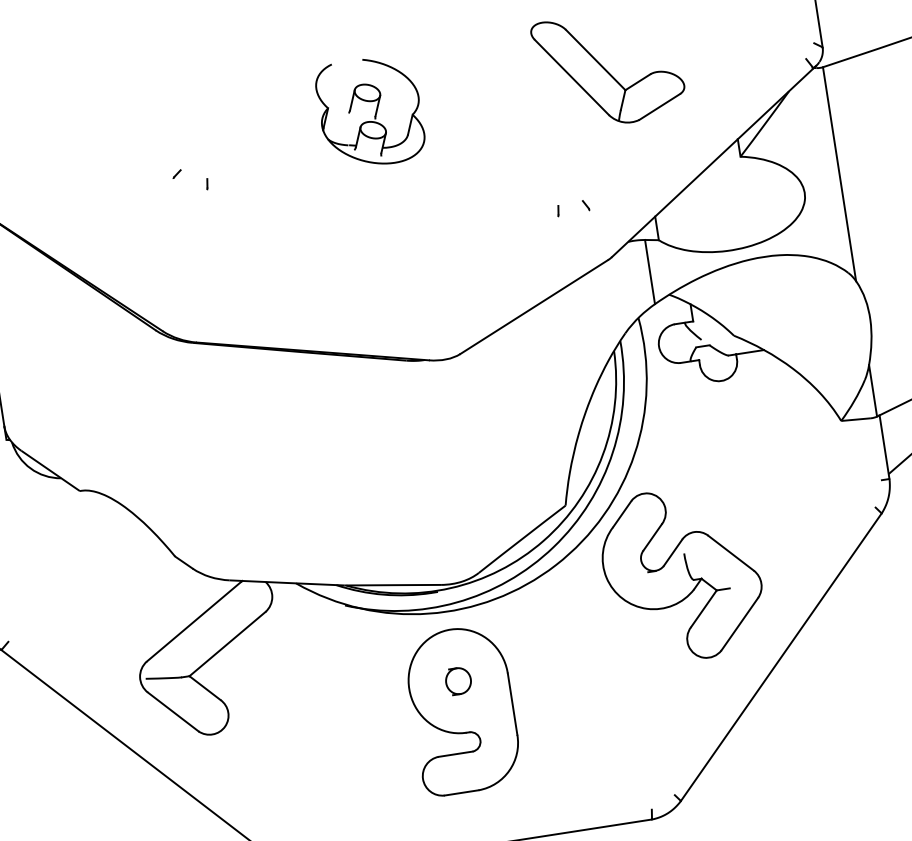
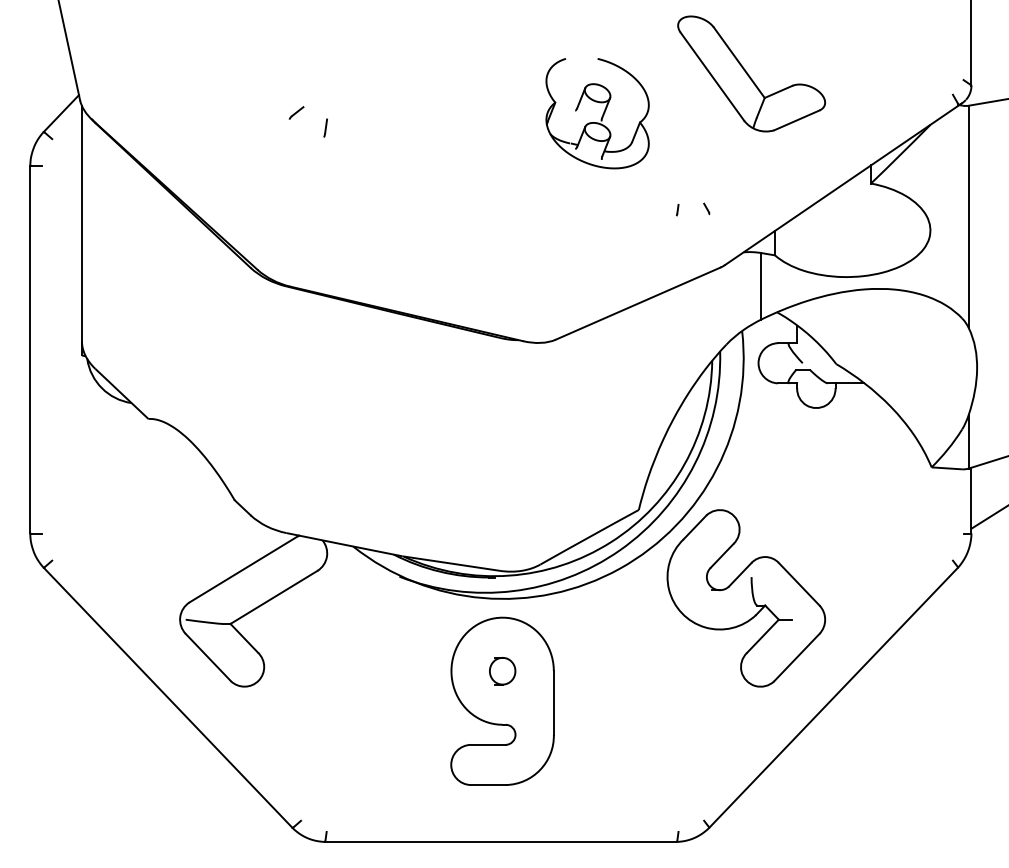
part: (370, 112) -> (597, 113), moved
part: (176, 173) -> (296, 112), size x1.6
part: (206, 184) -> (325, 127), size x1.6

